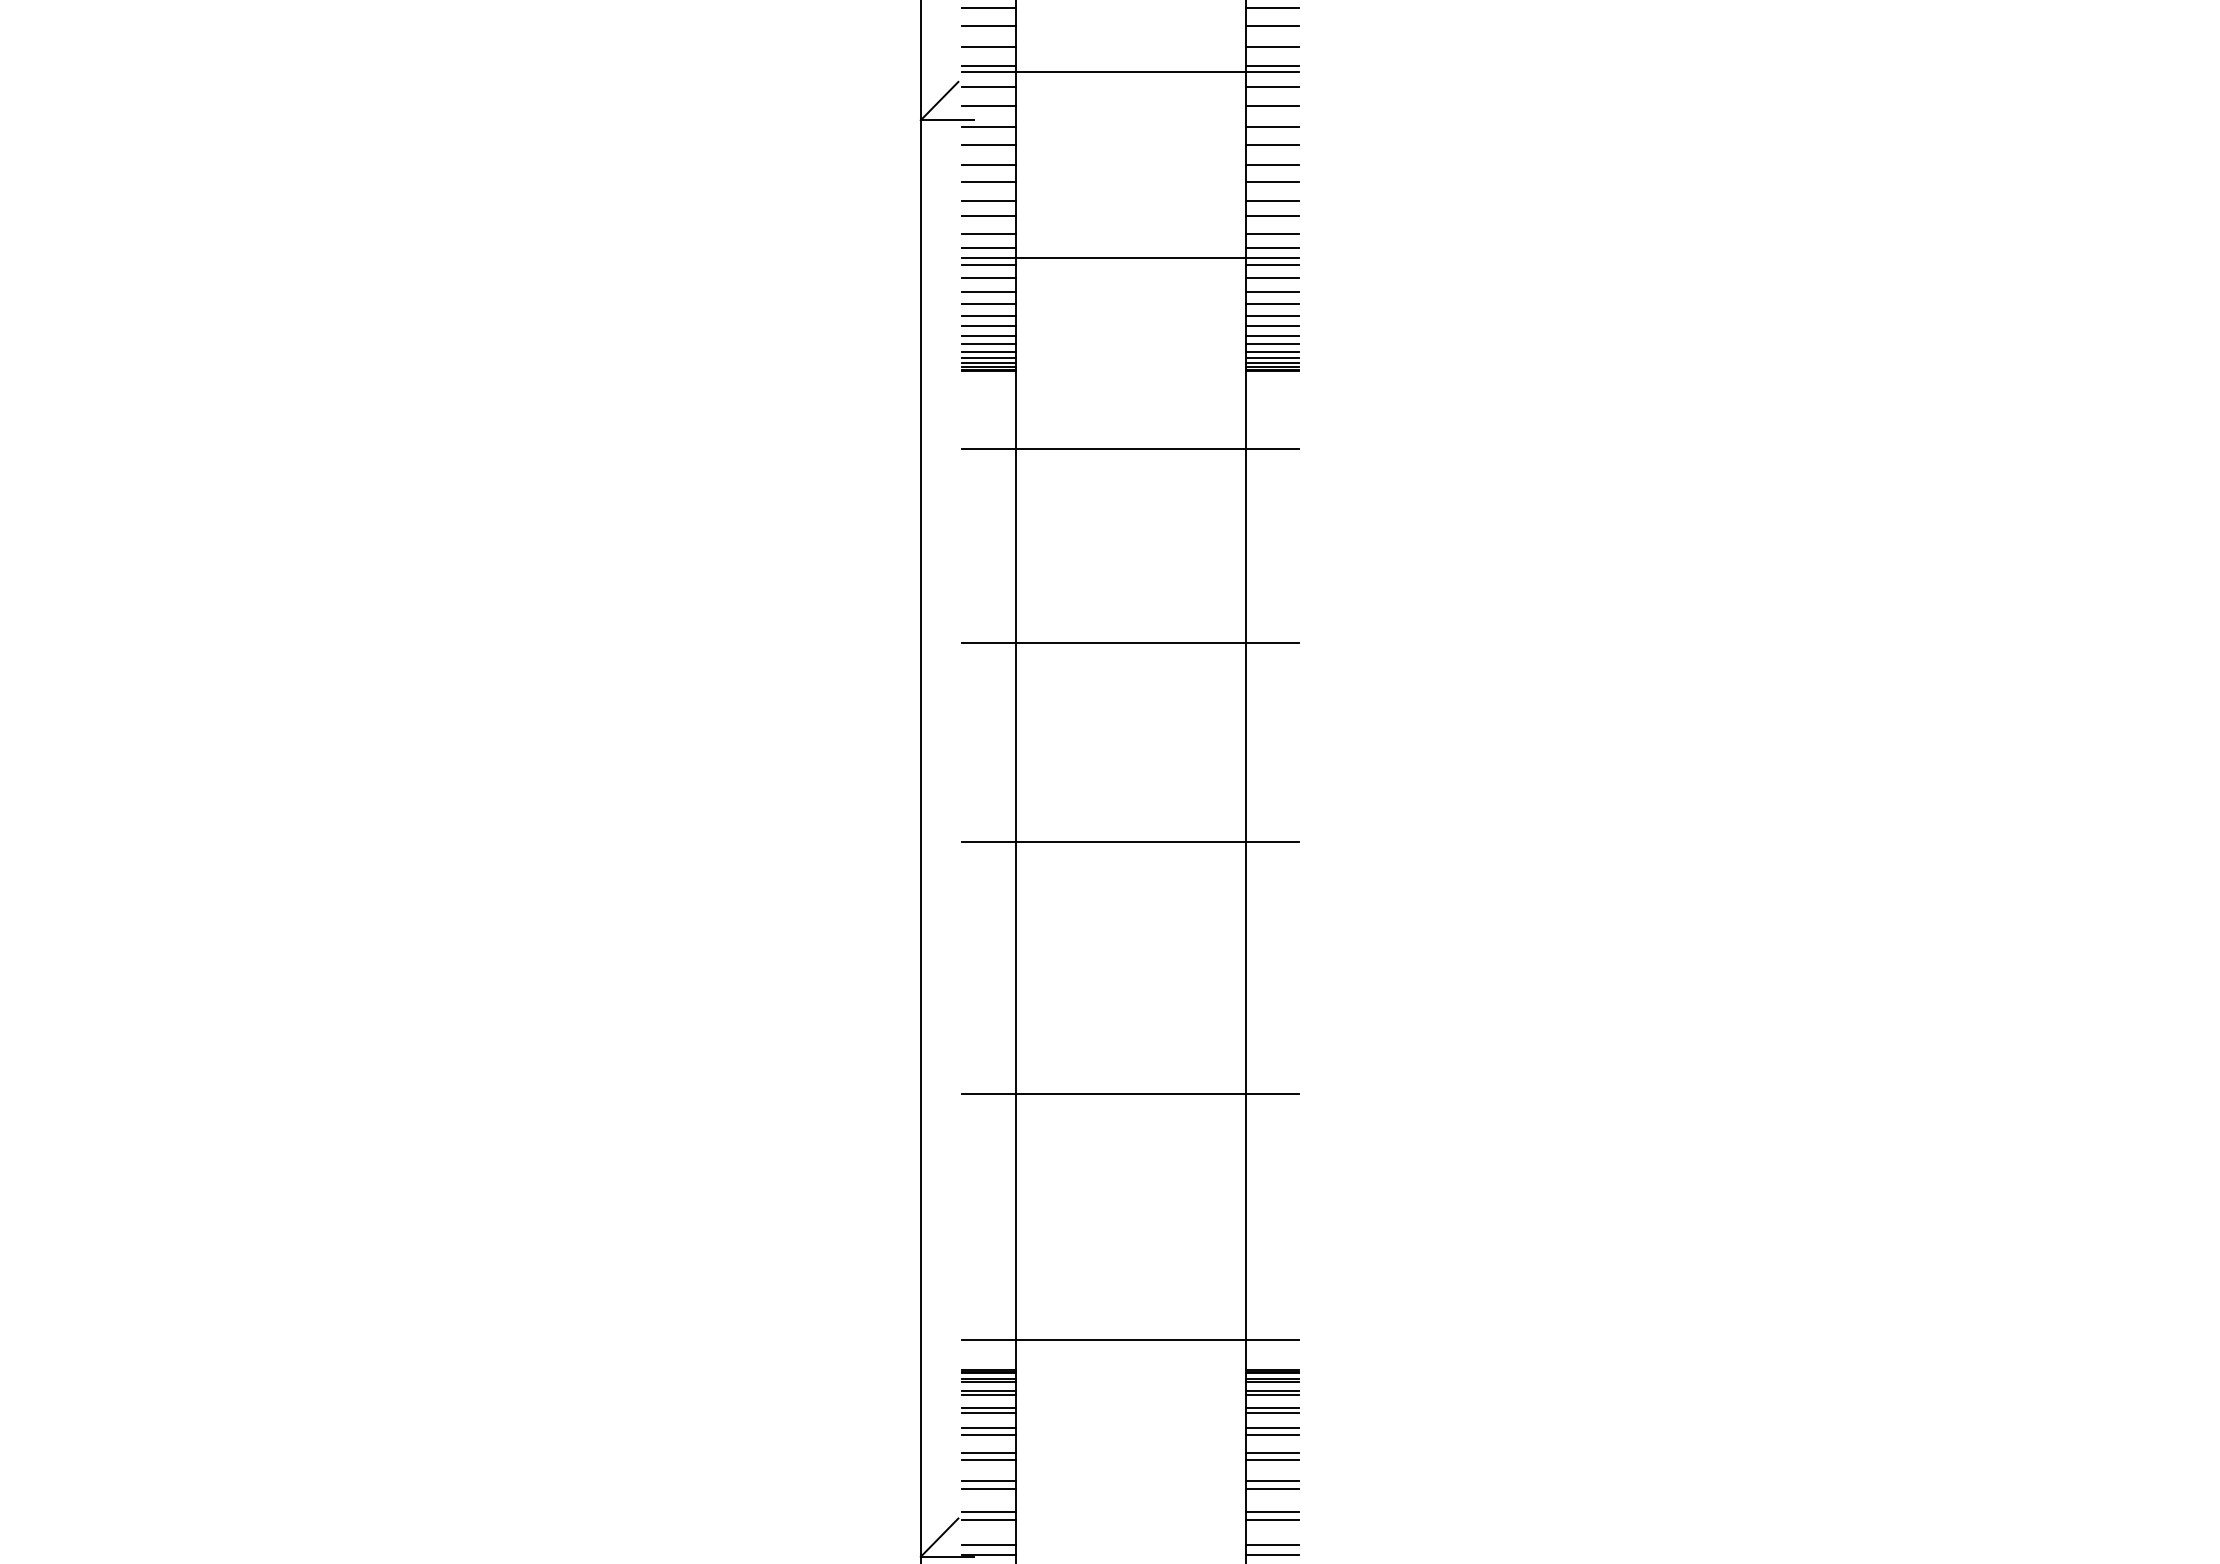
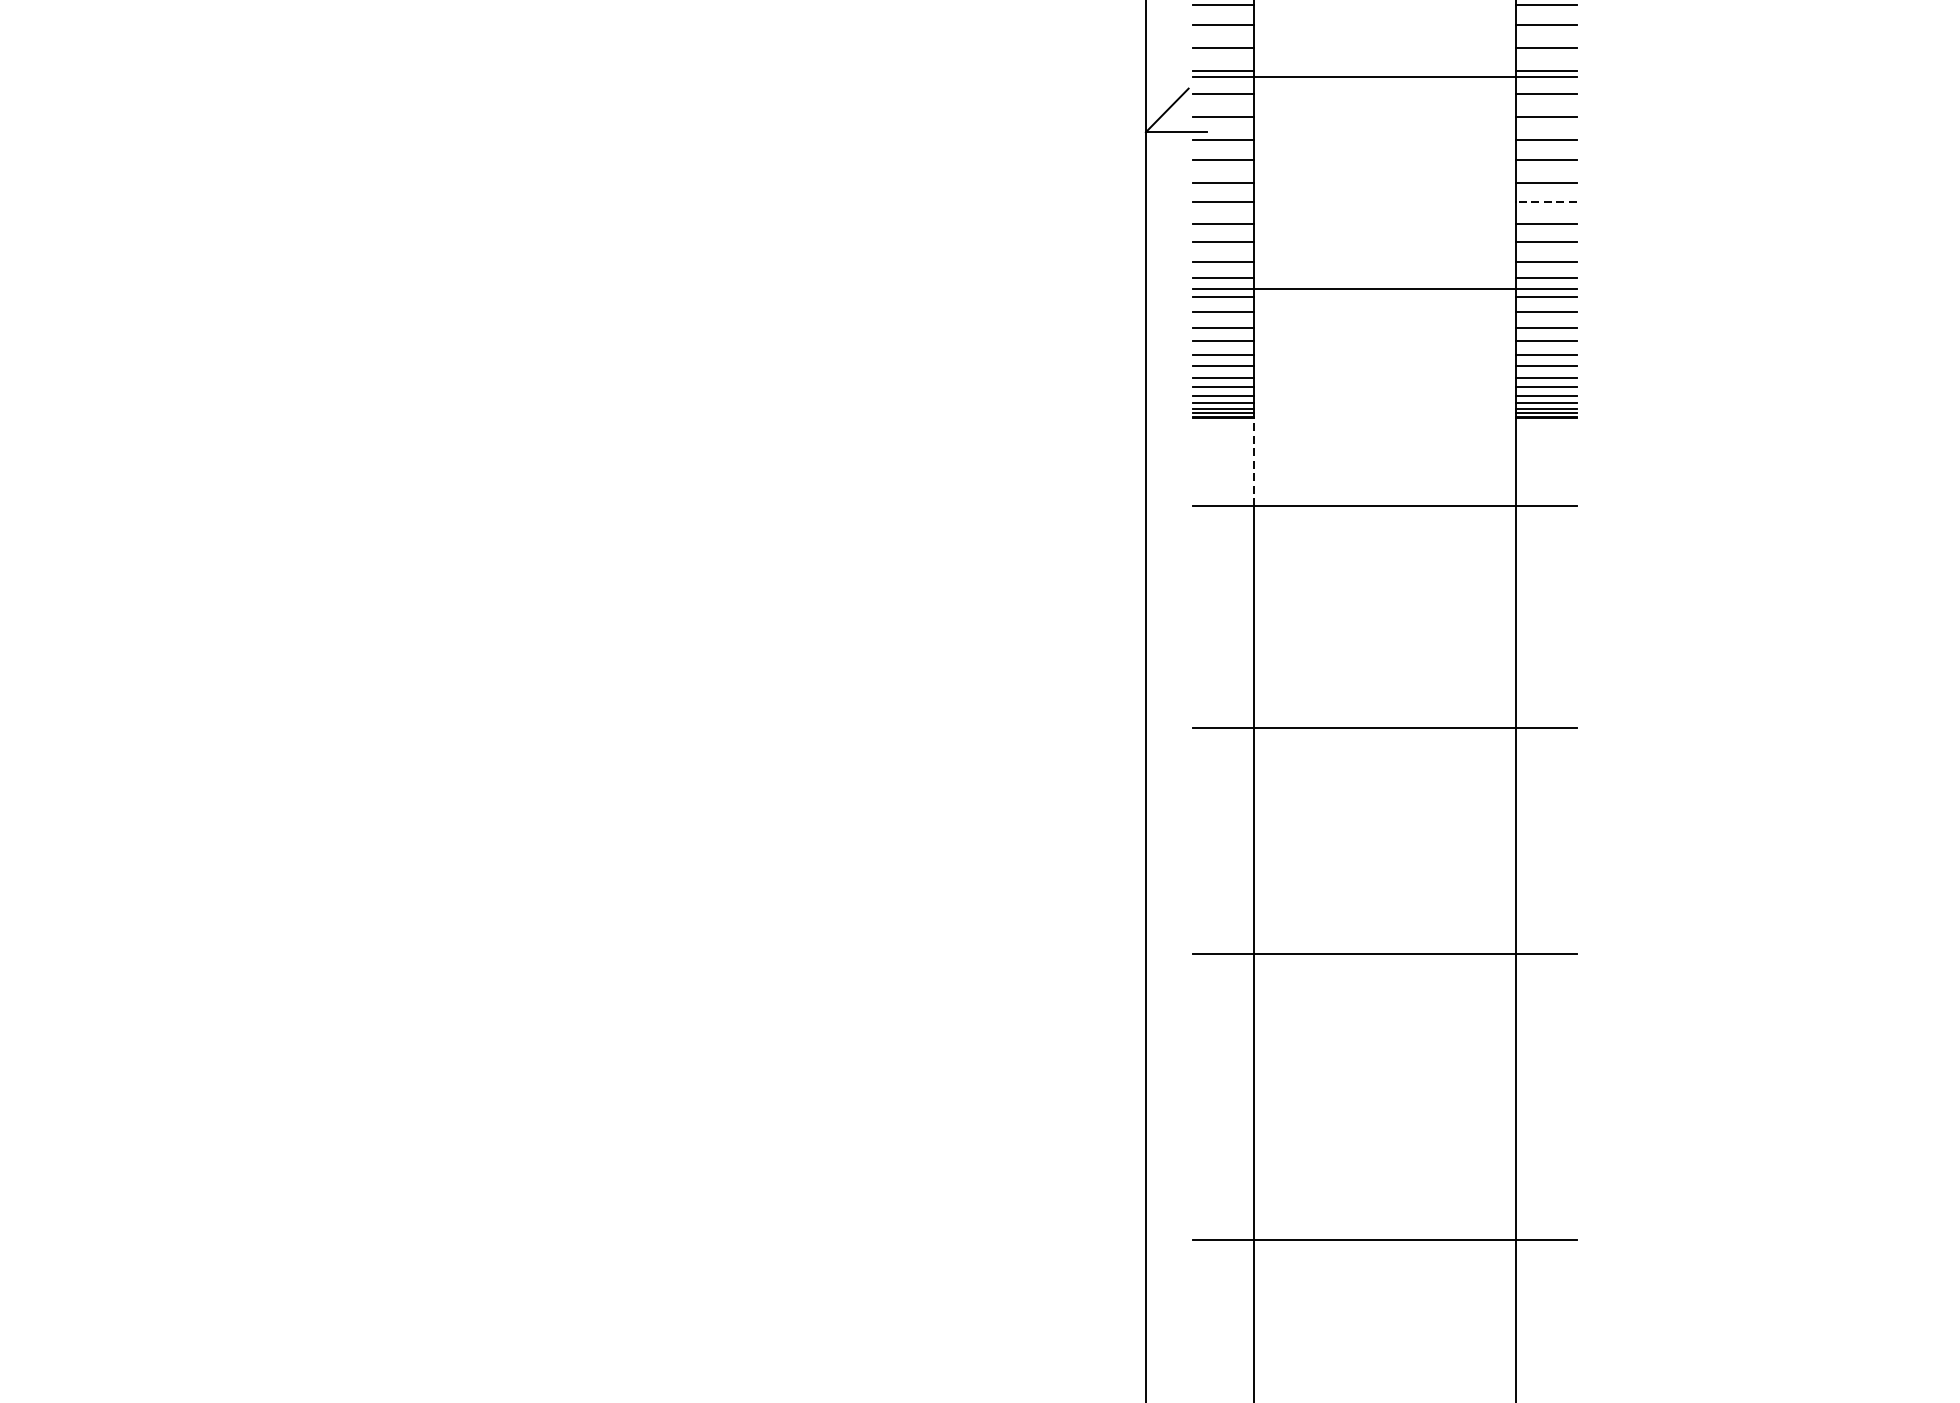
line: (1272, 181) -> (1546, 201), solid -> dashed
line: (1015, 409) -> (1253, 461), solid -> dashed

